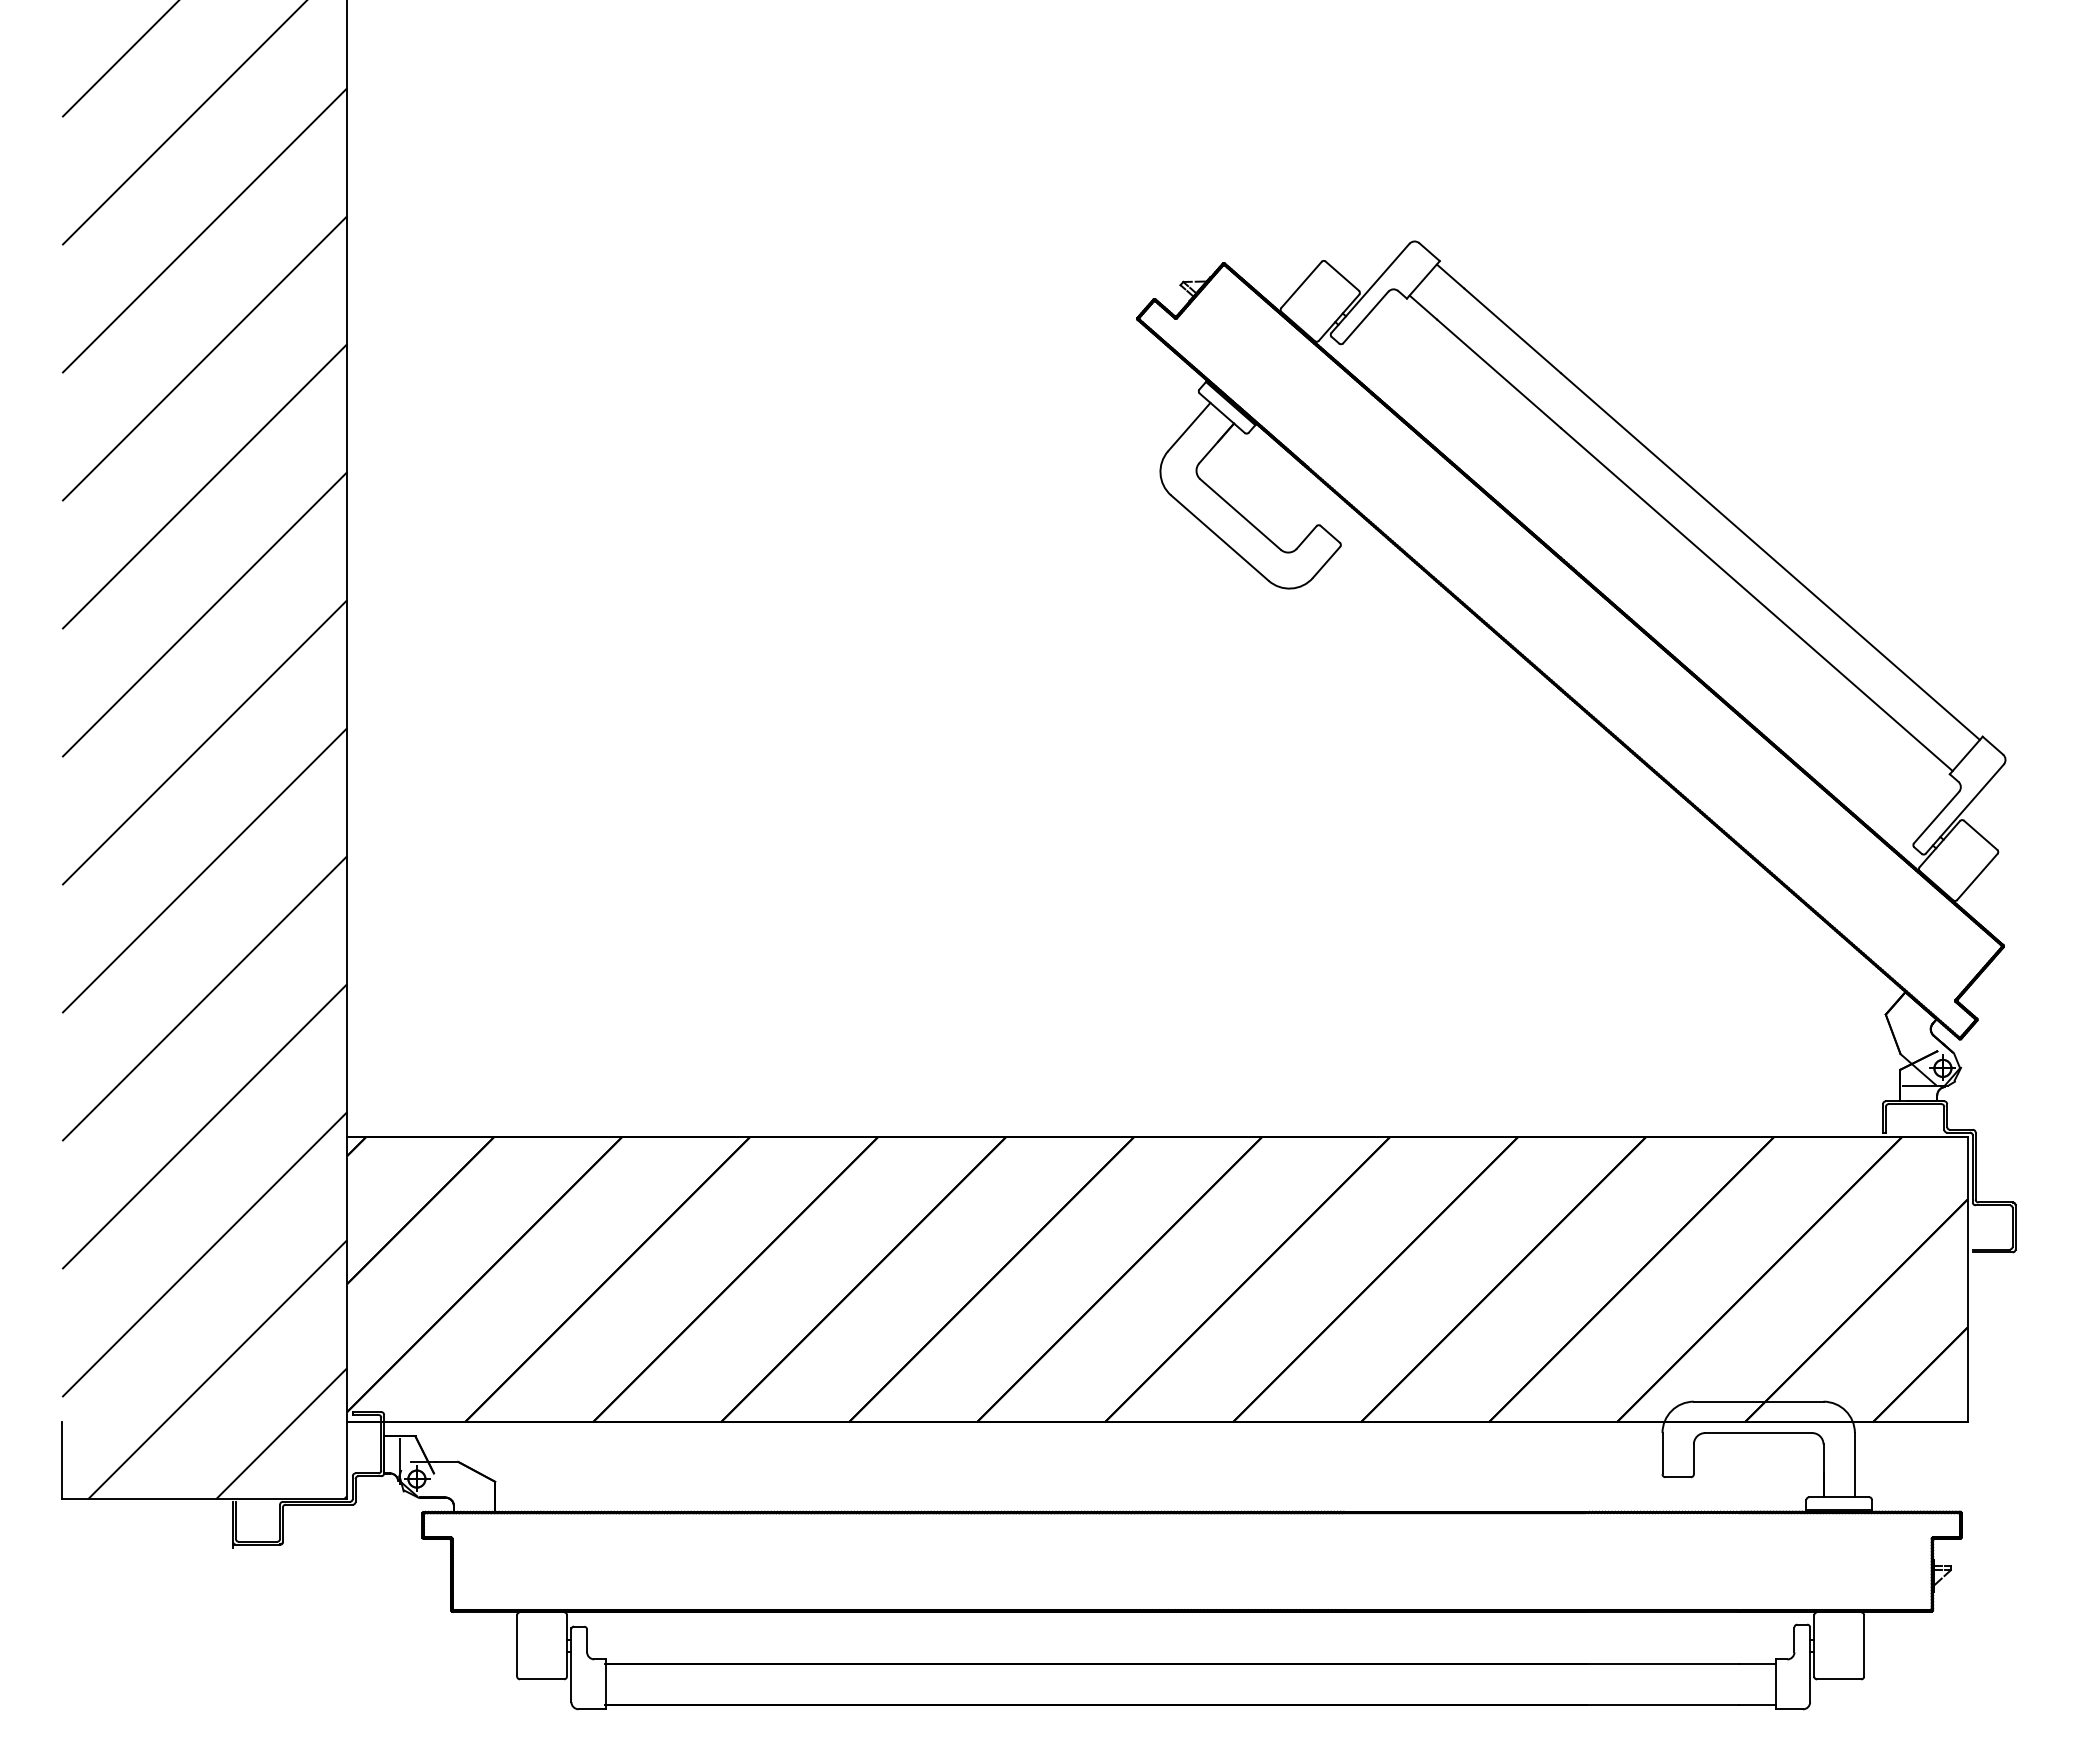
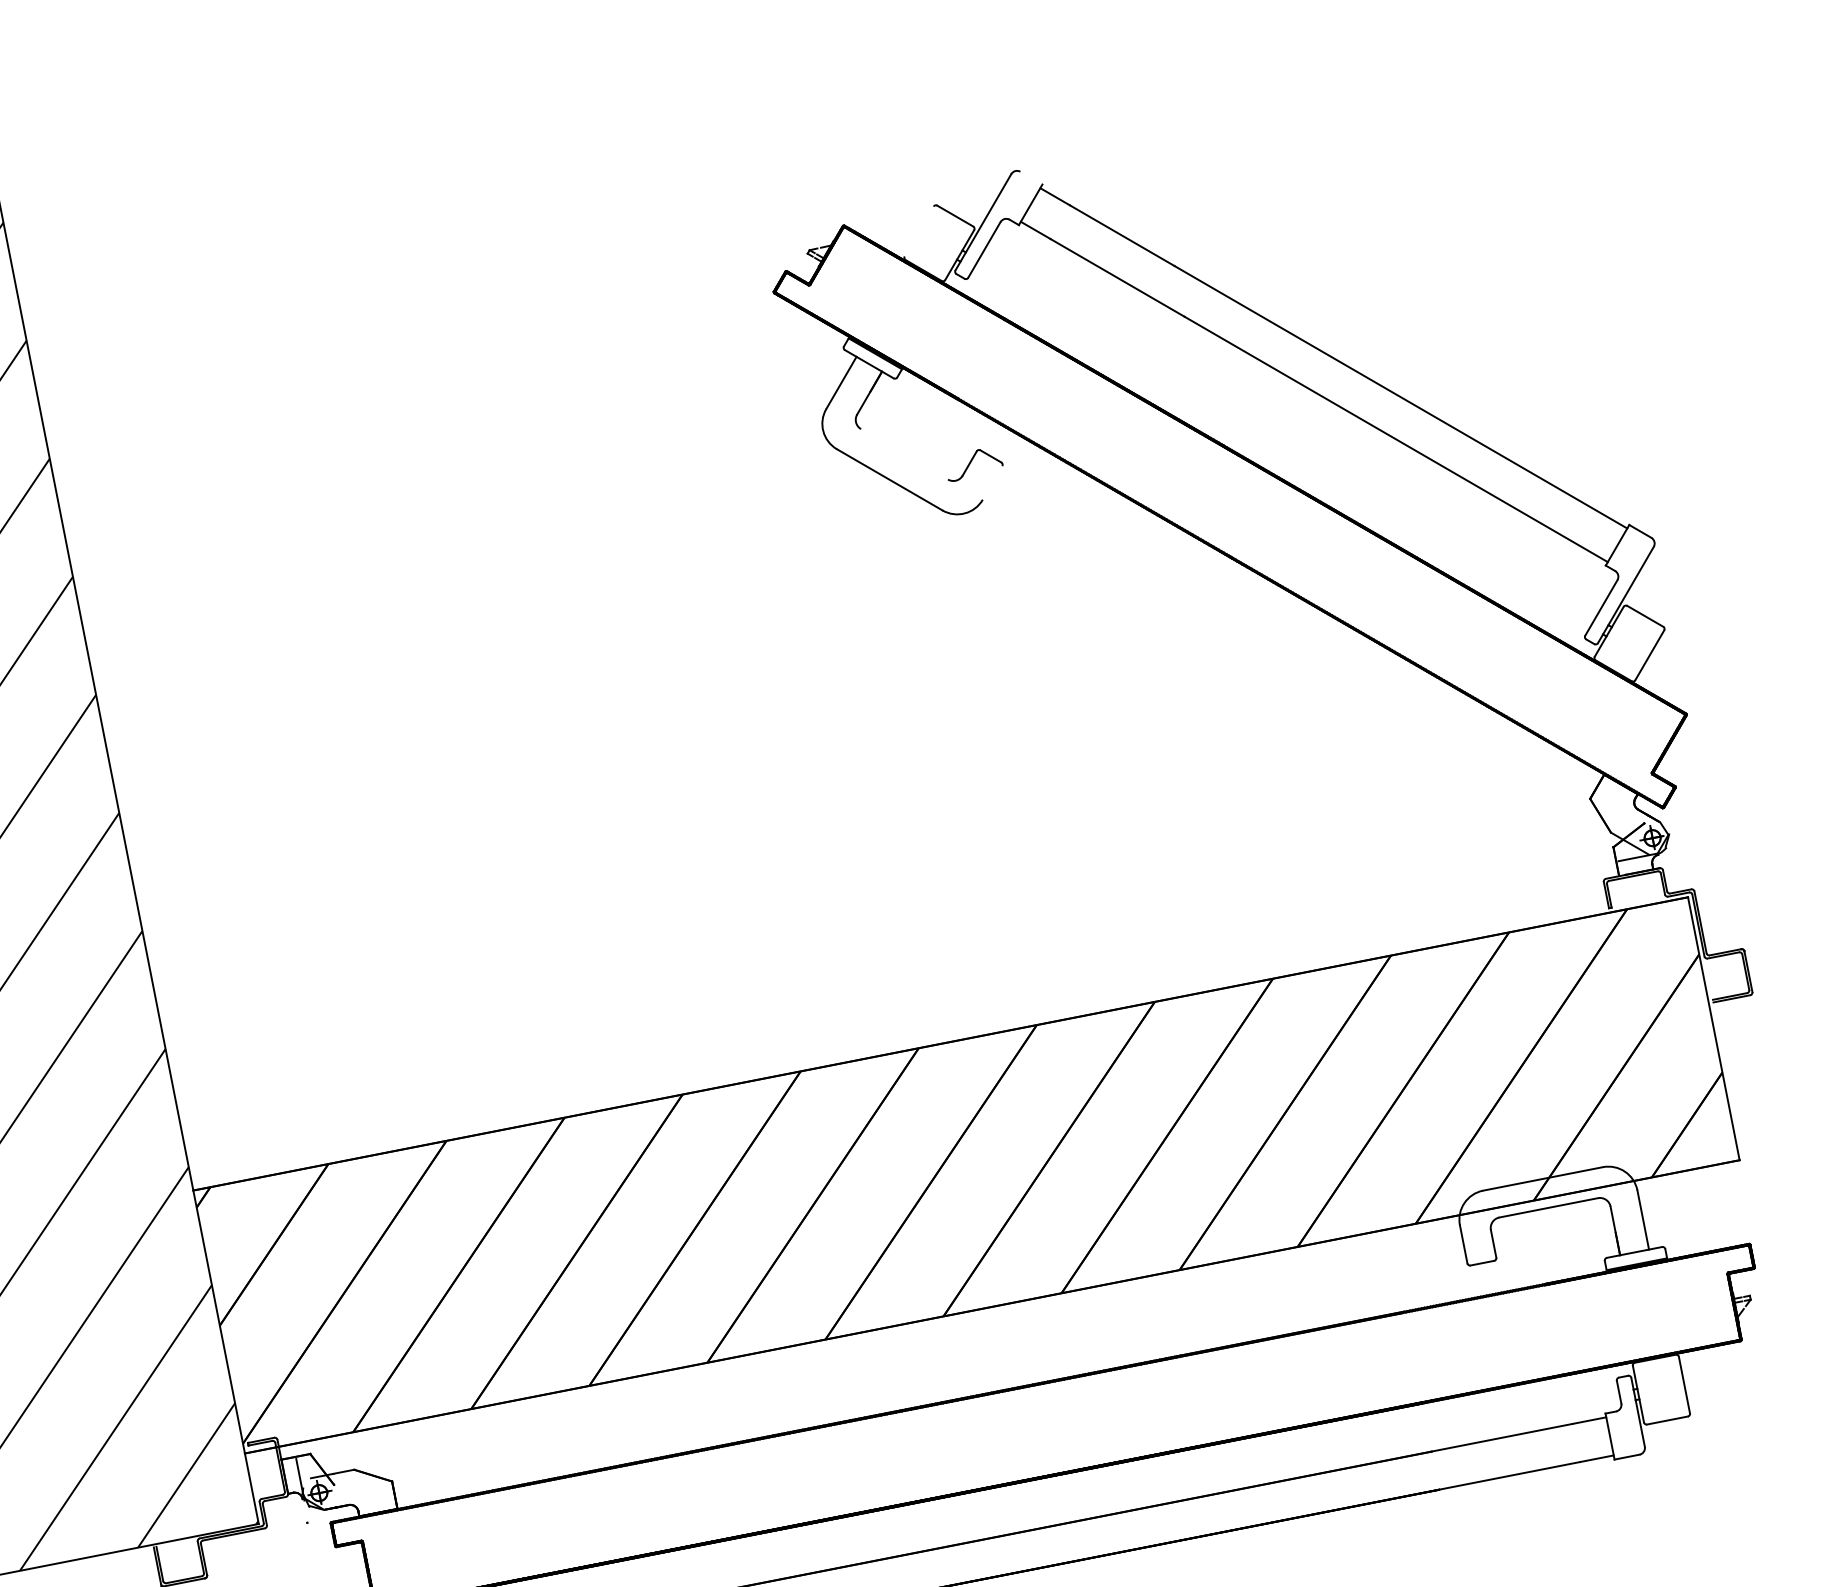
line: (1429, 252) -> (1031, 178), removed
line: (1301, 284) -> (919, 231), removed
line: (1240, 514) -> (904, 454), removed
line: (1326, 561) -> (992, 482), removed

